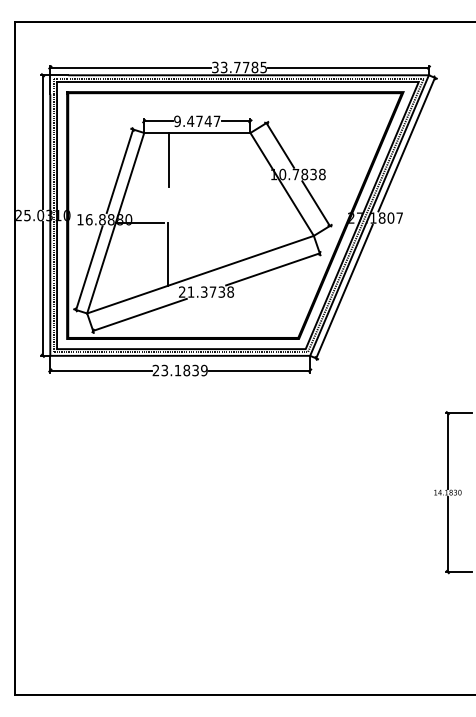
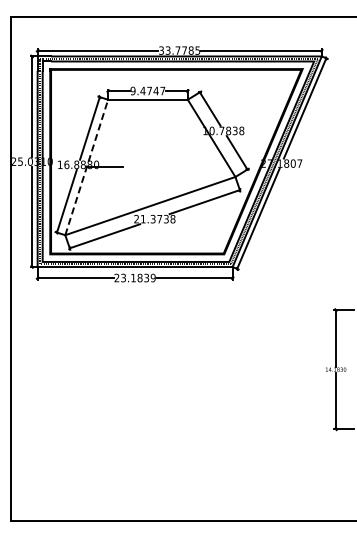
line: (168, 159) -> (126, 119), removed
line: (115, 223) -> (86, 167), solid -> dashed
line: (168, 253) -> (126, 190), removed

